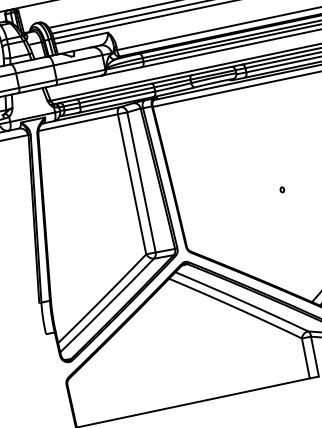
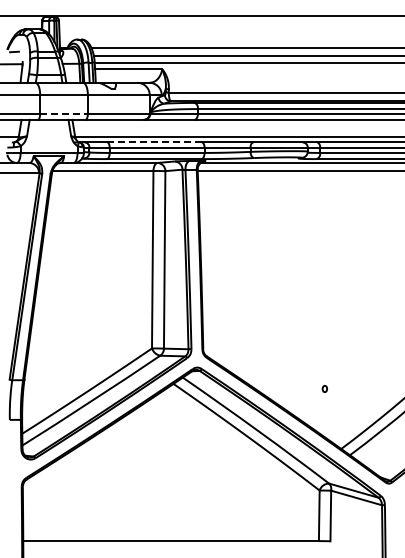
line: (38, 83) -> (64, 113), solid -> dashed
line: (114, 91) -> (155, 142), solid -> dashed
part: (281, 189) -> (324, 388), moved

